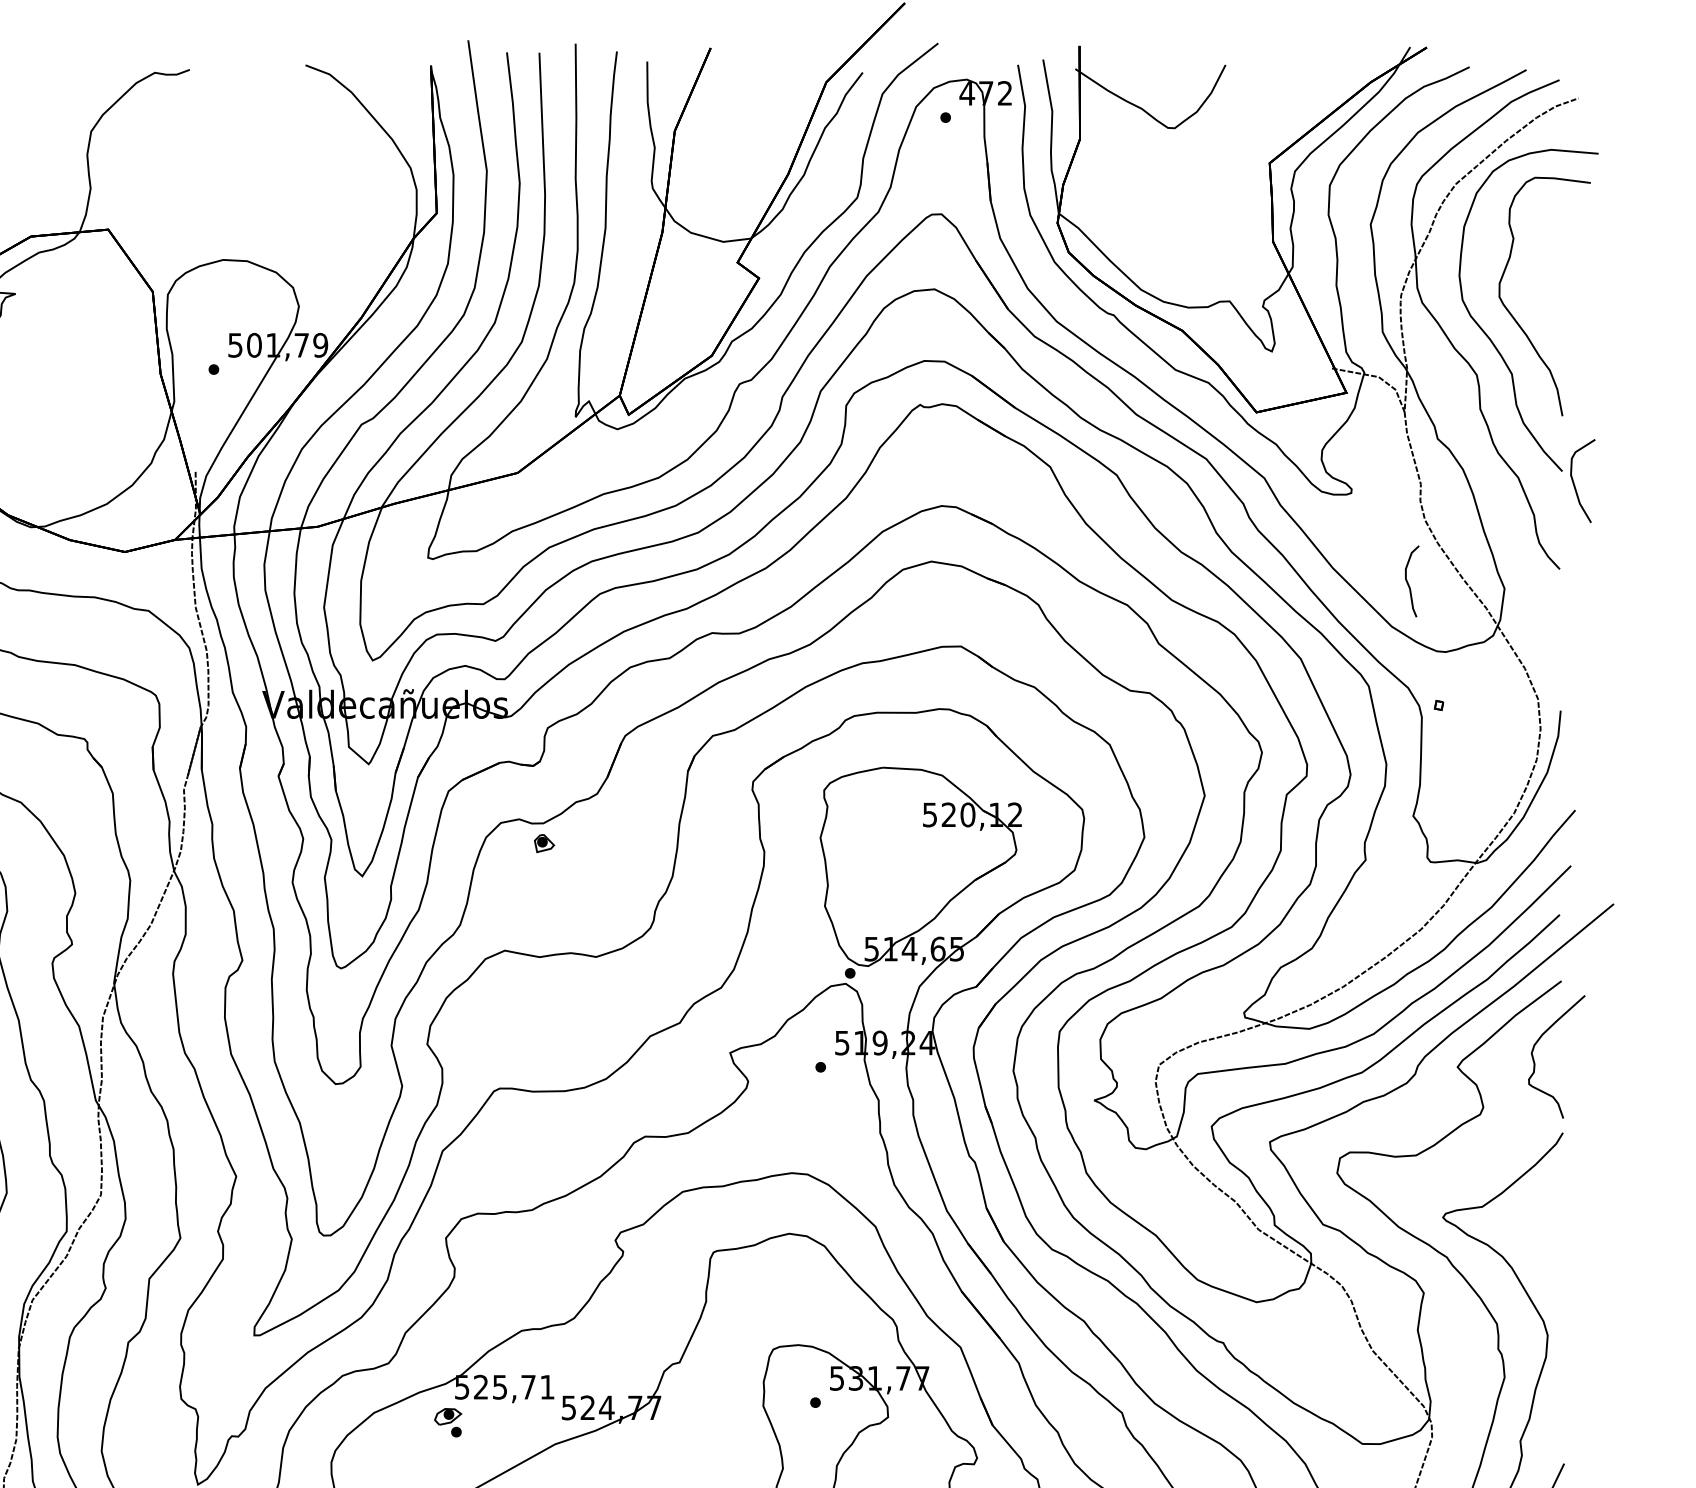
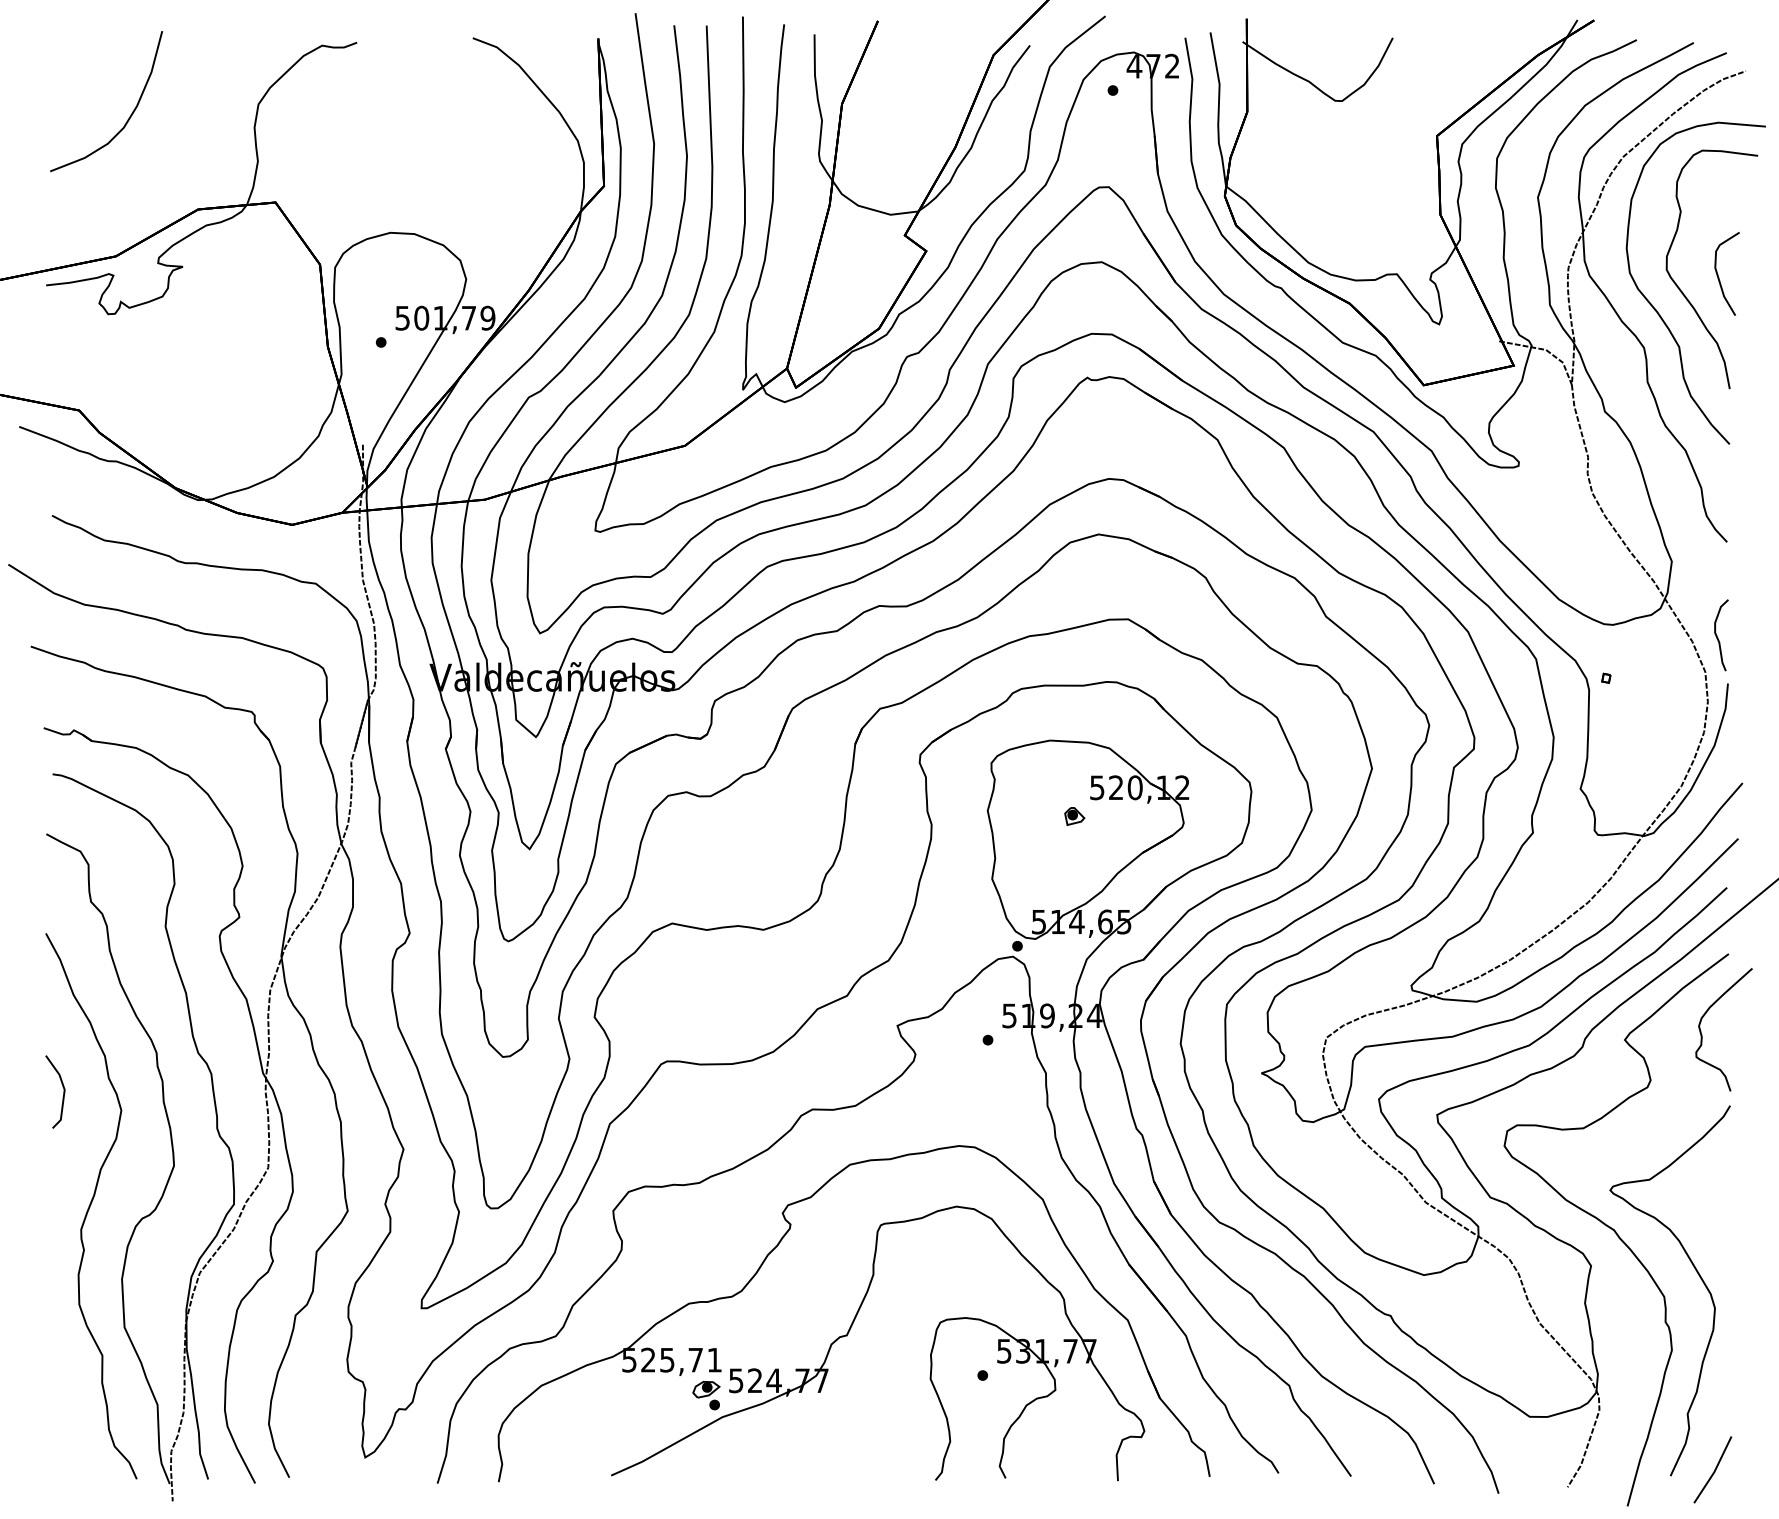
curve: (1574, 481) -> (1718, 274), moved
curve: (1409, 583) -> (1718, 637), moved
part: (544, 843) -> (1074, 816), moved
part: (448, 1422) -> (706, 1395), moved

